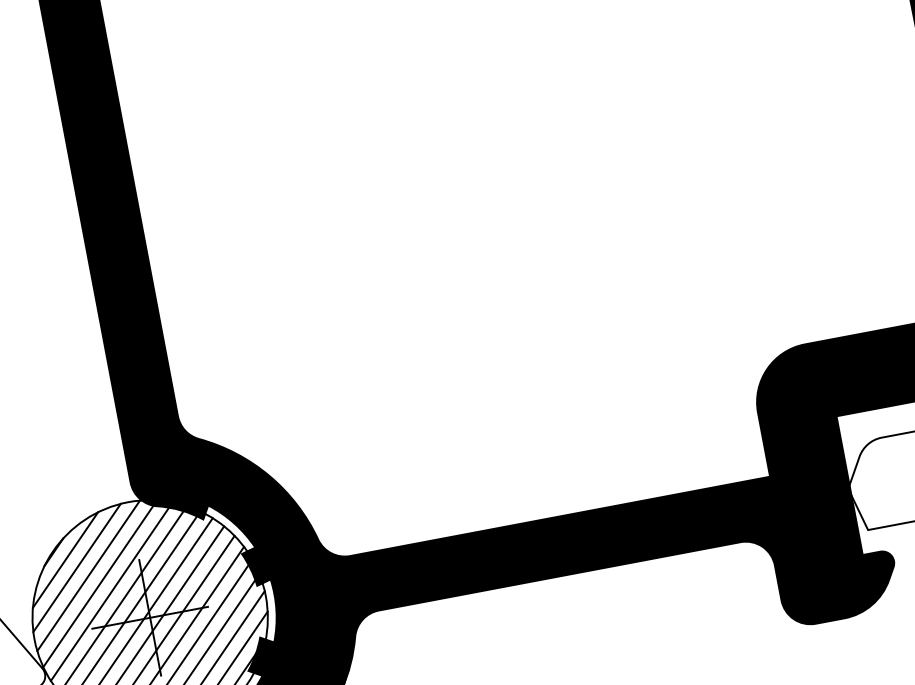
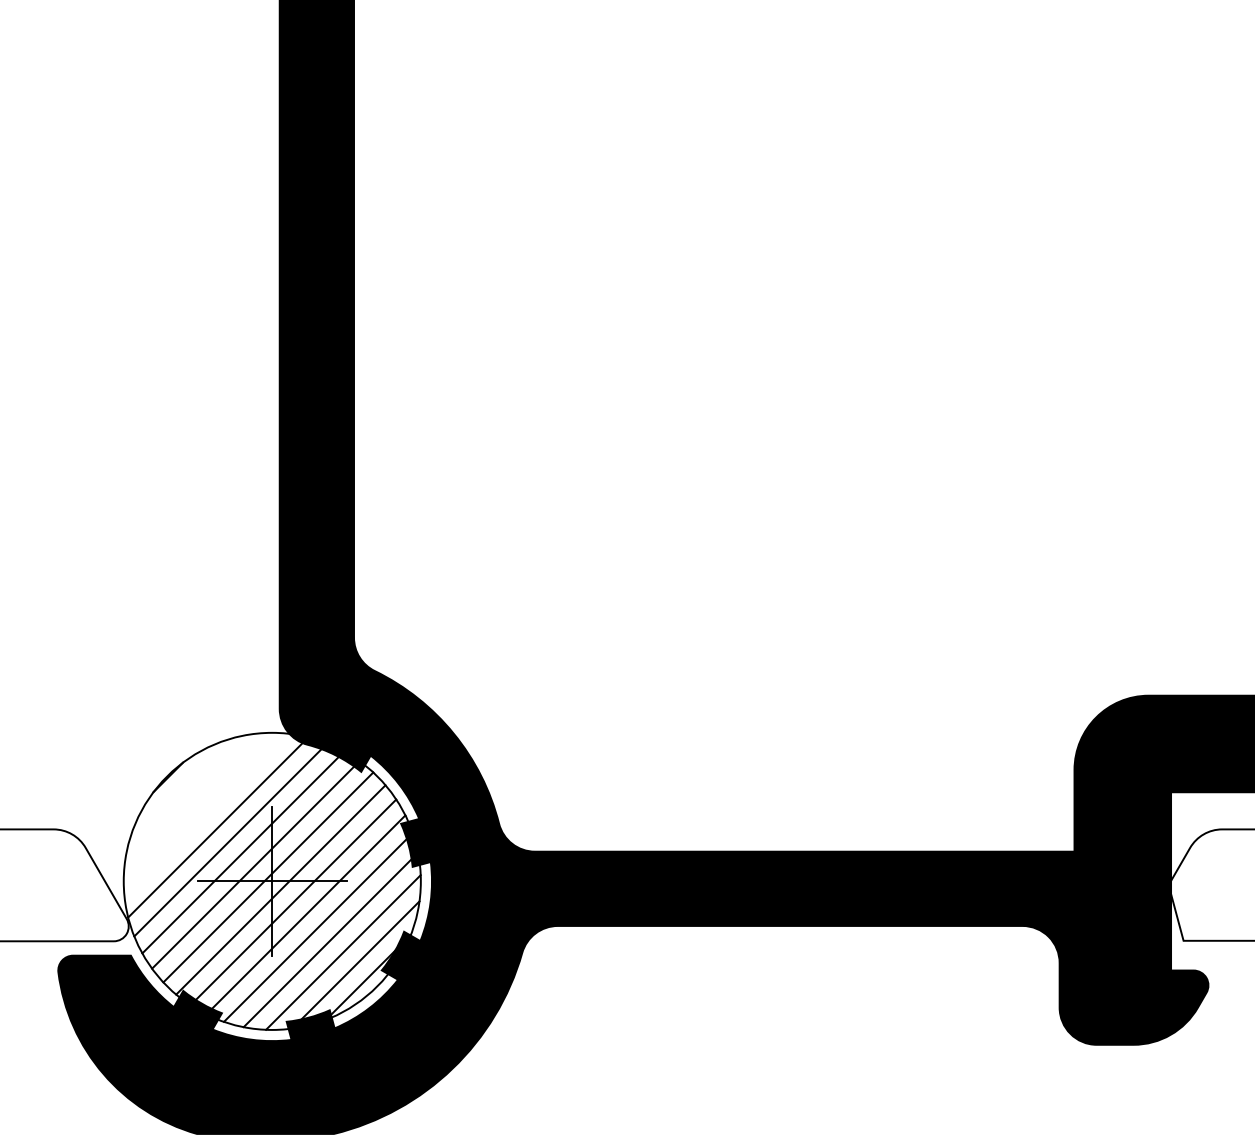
line: (65, 559) -> (180, 789), removed
line: (77, 567) -> (193, 802), removed
line: (88, 575) -> (205, 814), removed

